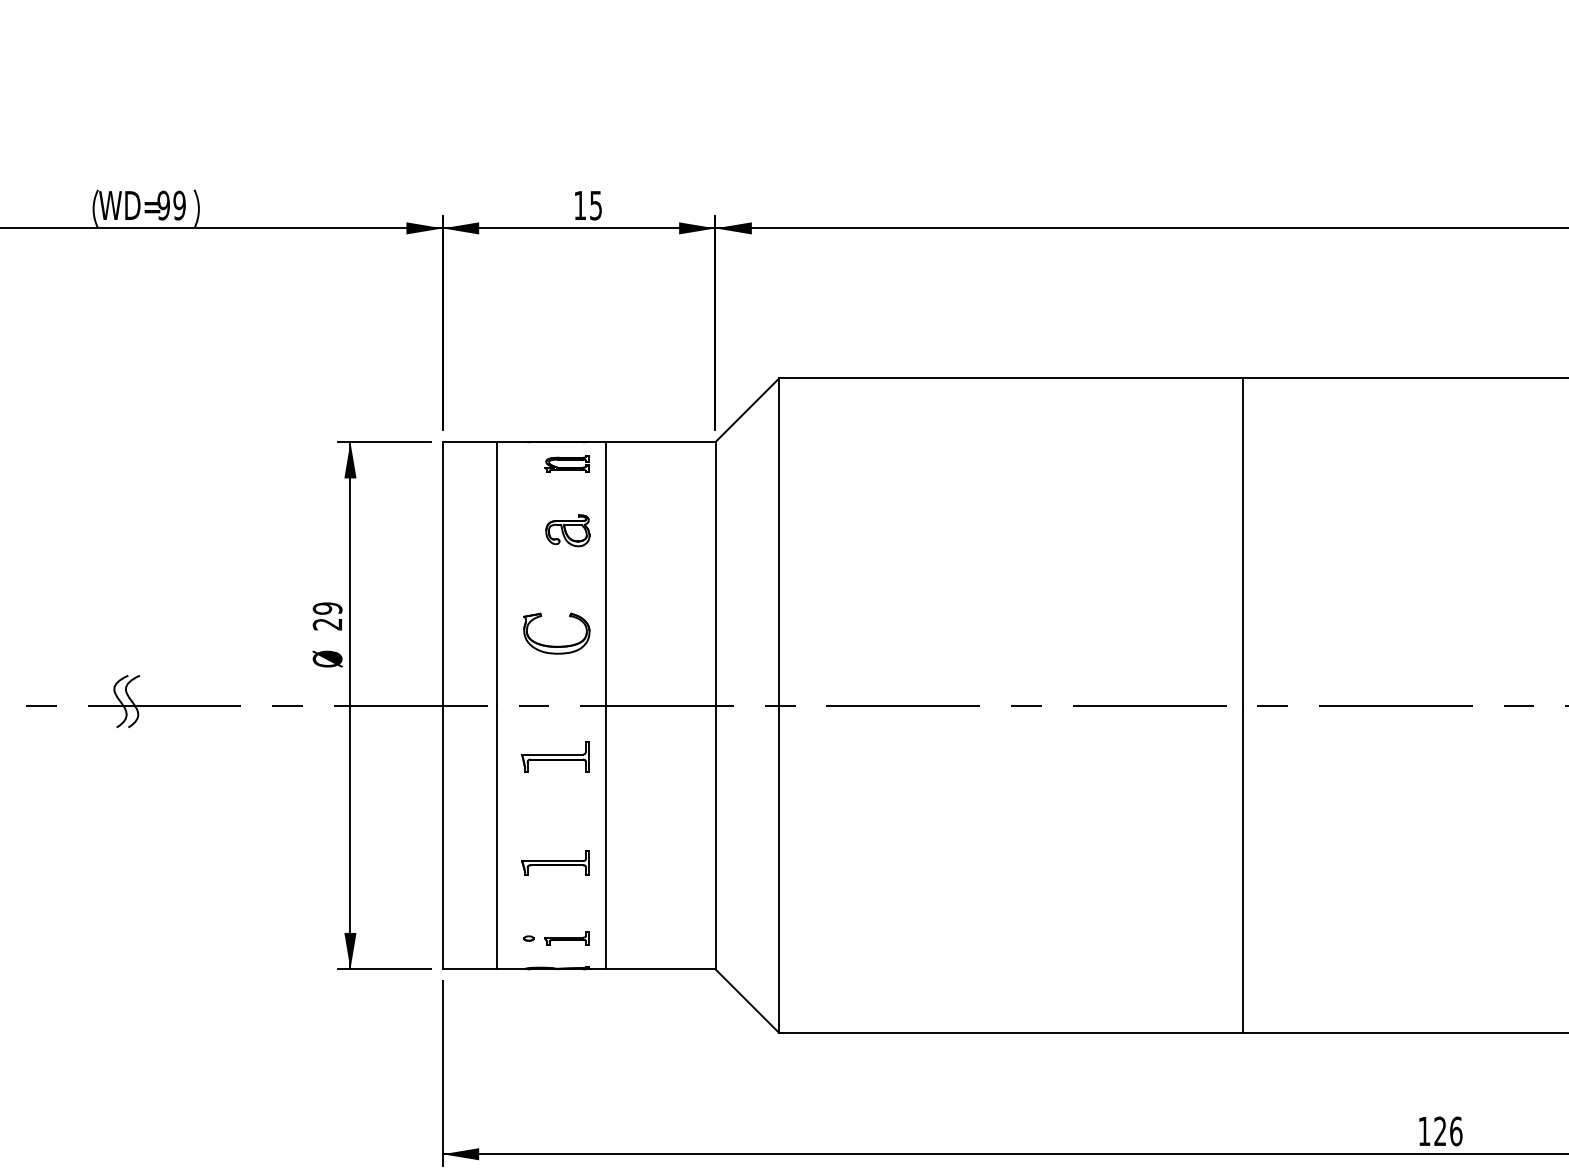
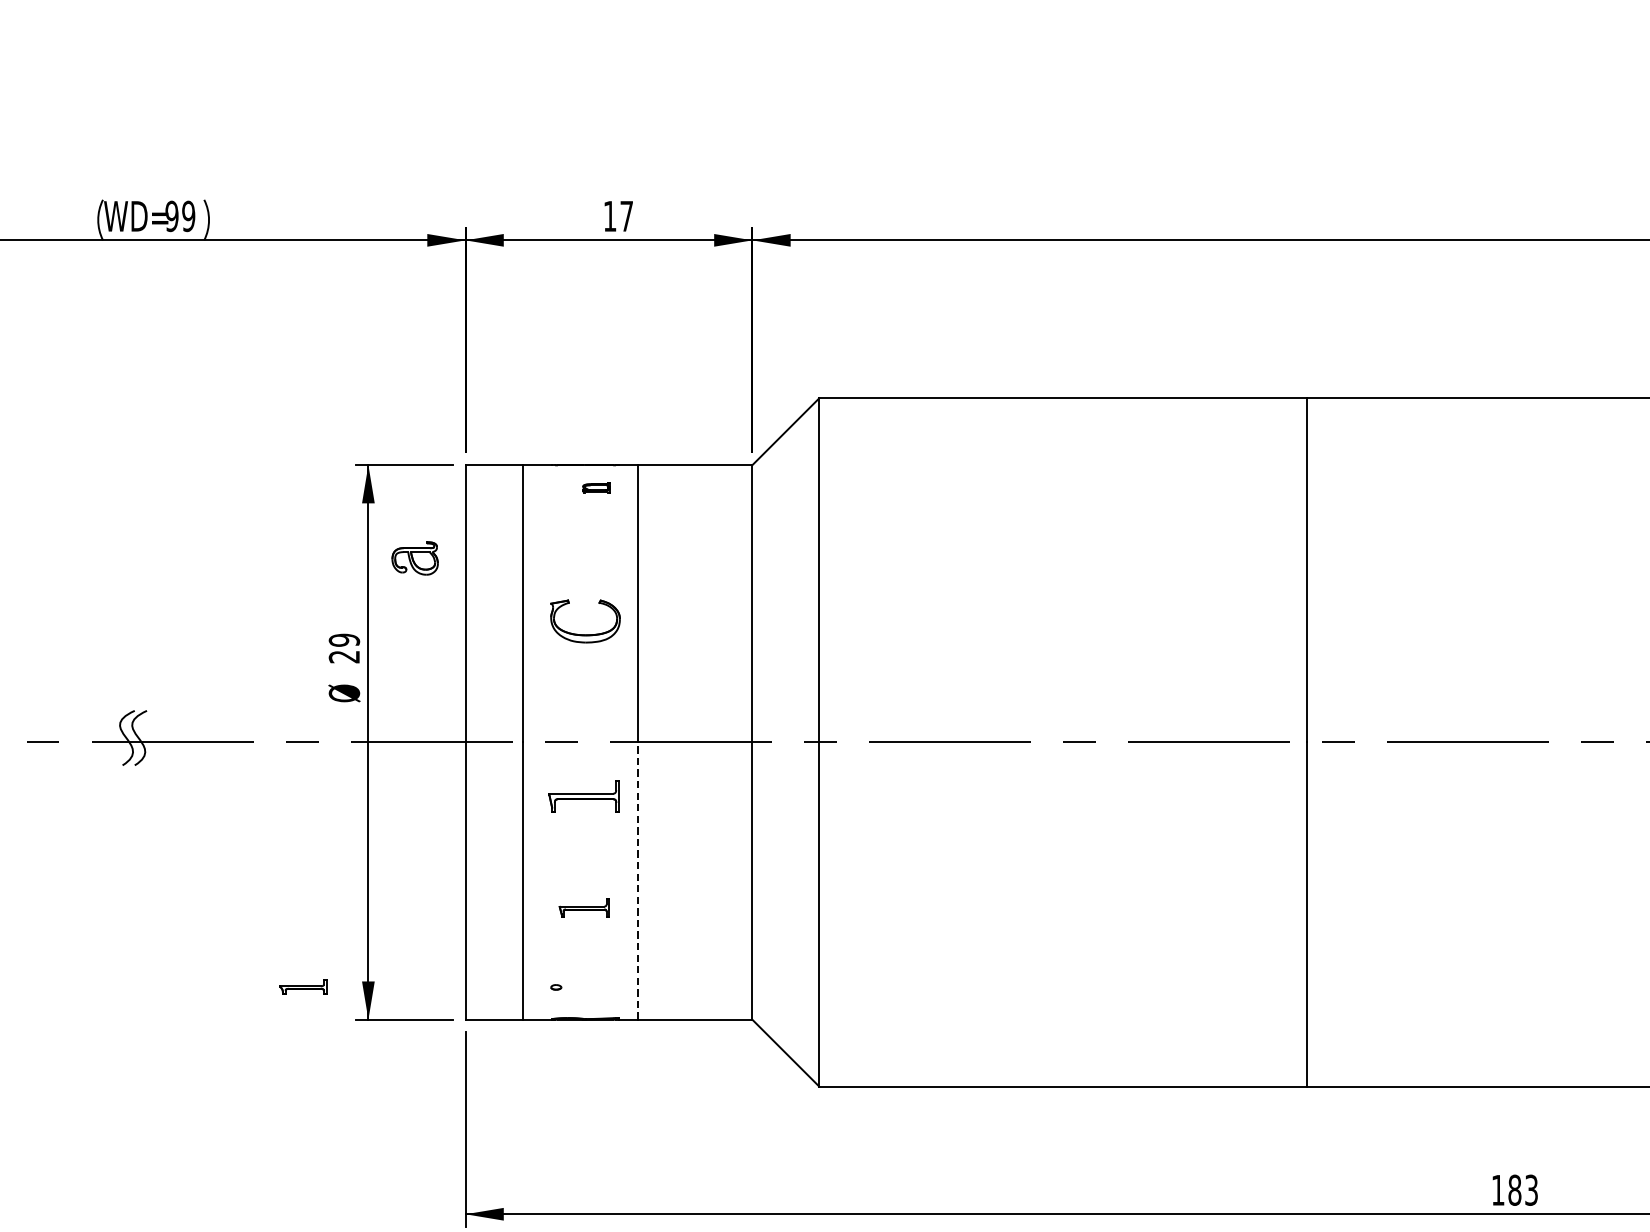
text: (595, 205) -> (626, 216), 15 -> 17
part: (566, 463) -> (595, 487), size x0.6
part: (567, 530) -> (414, 558), moved
part: (556, 645) -> (585, 633), moved
line: (606, 837) -> (637, 881), solid -> dashed
part: (555, 862) -> (584, 907), size x0.7
part: (566, 938) -> (303, 987), moved
text: (1448, 1131) -> (1523, 1190), 126 -> 183

